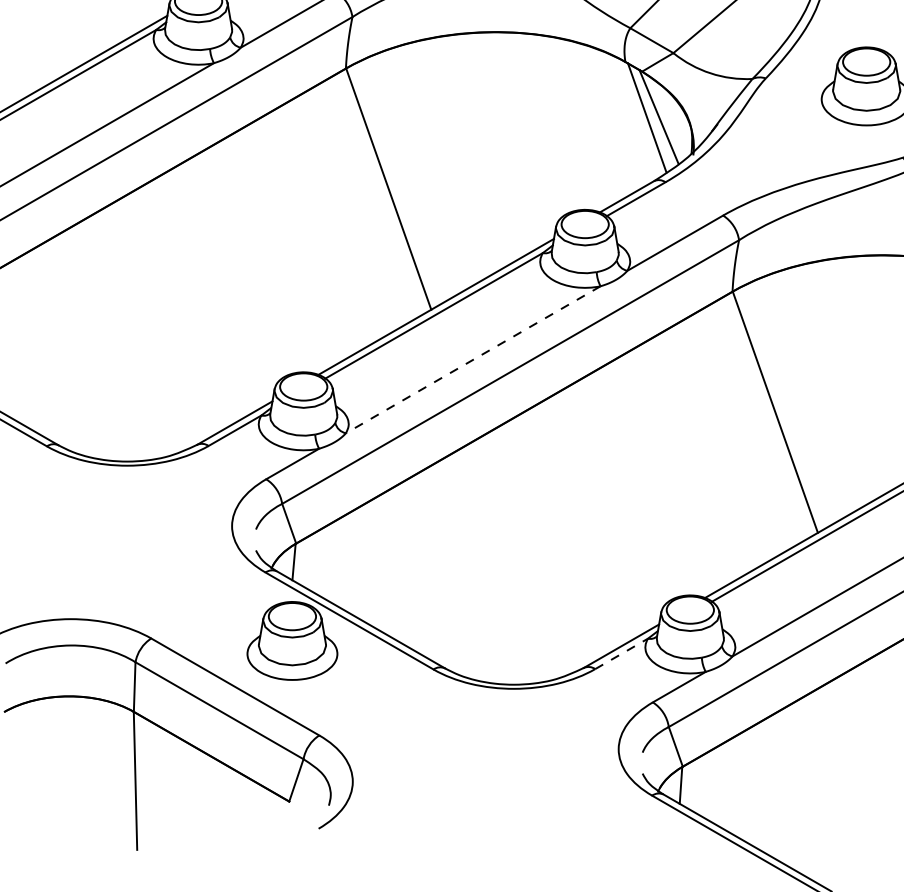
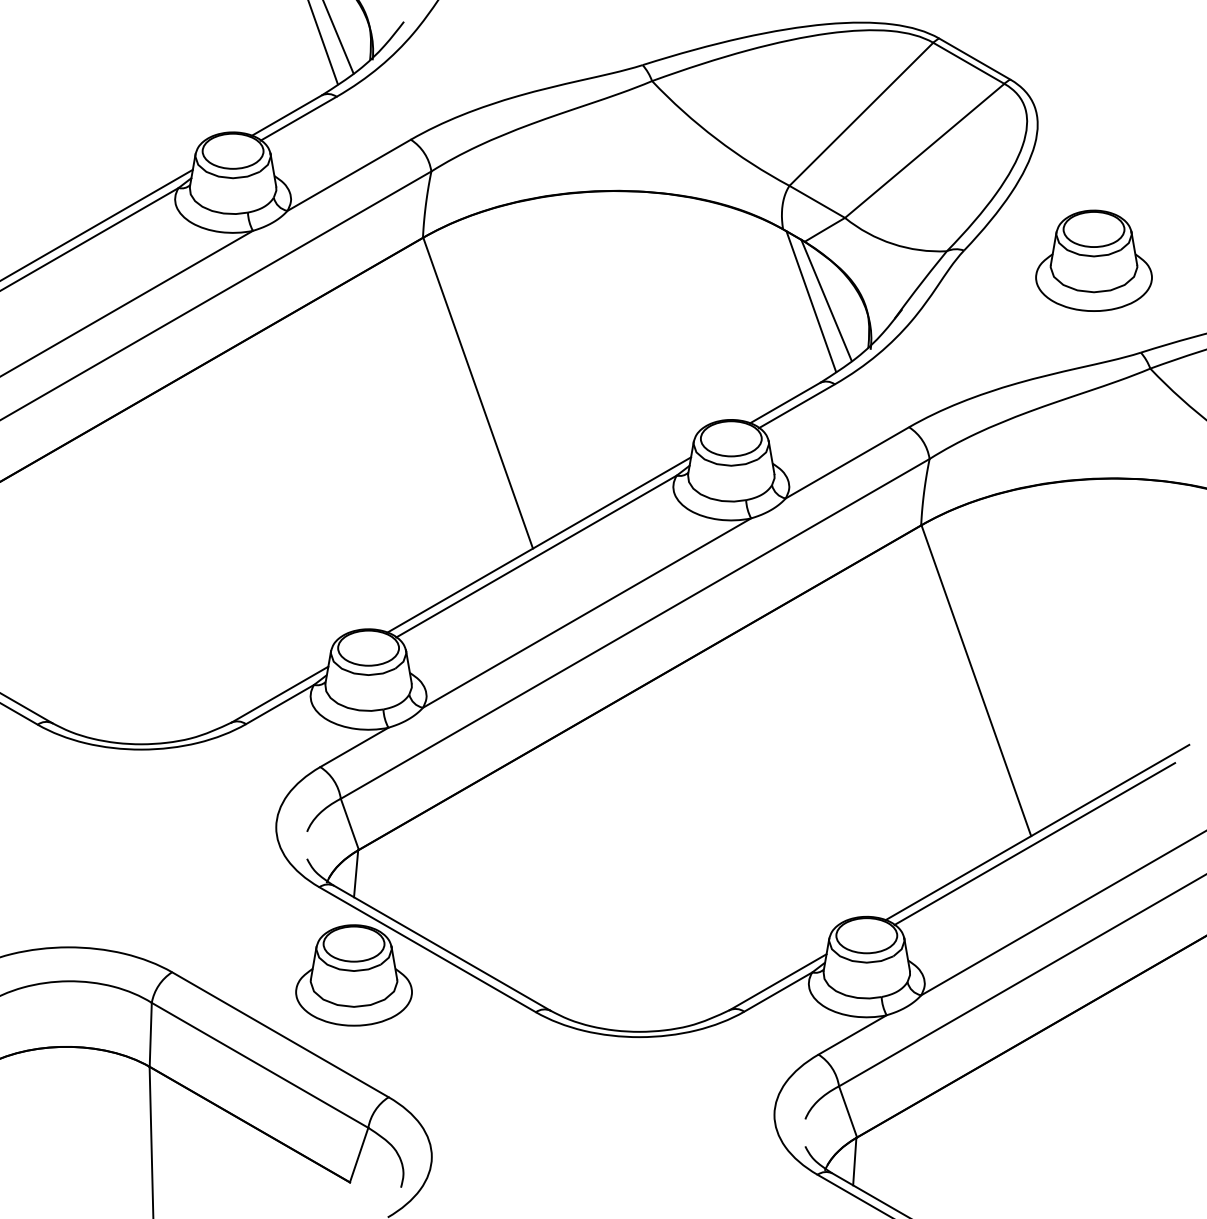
line: (472, 360) -> (586, 613), dashed -> solid
line: (621, 653) -> (778, 991), dashed -> solid

